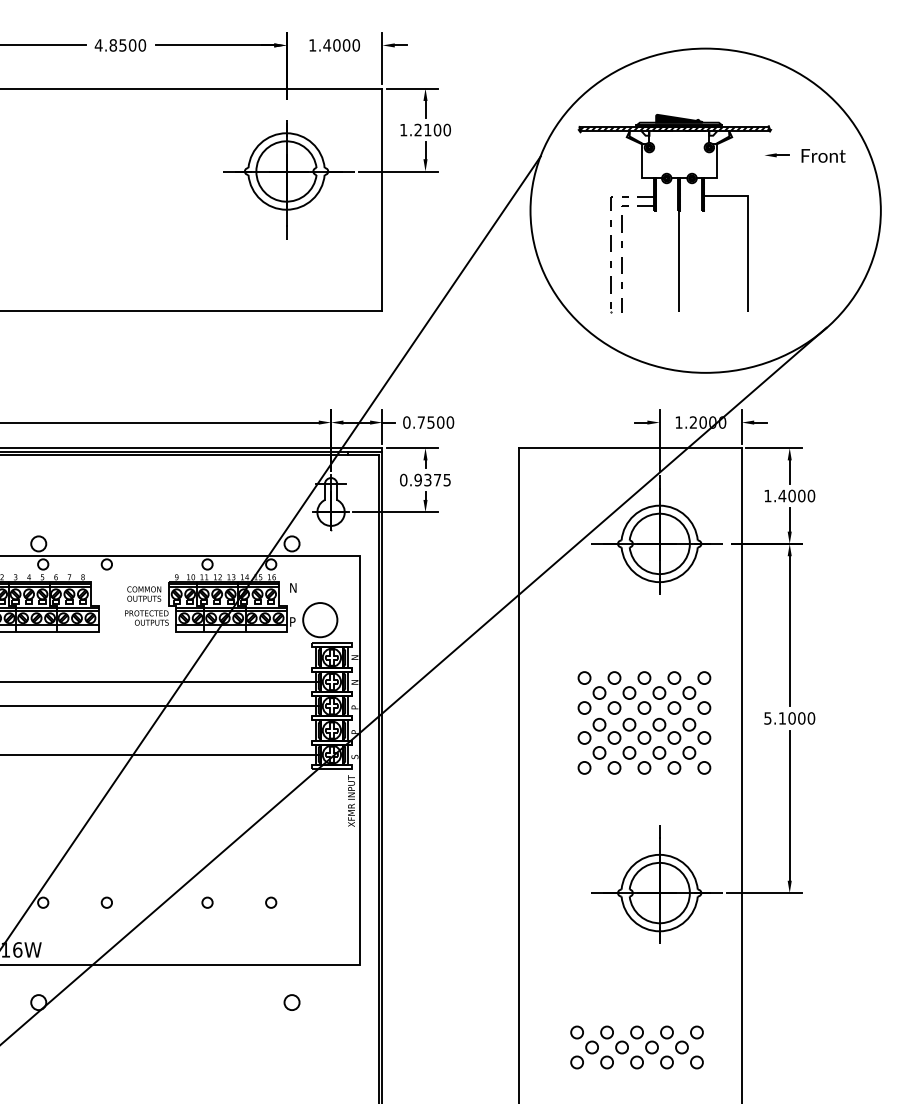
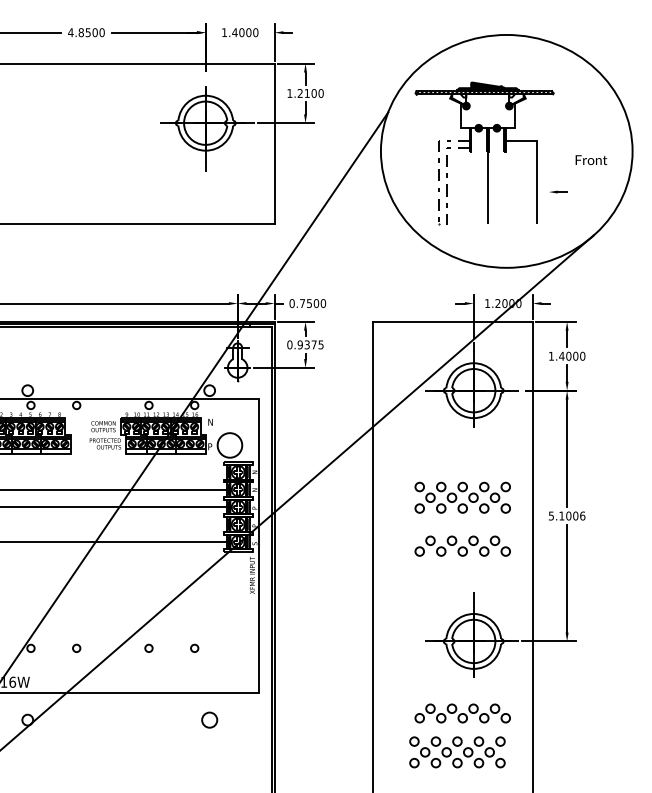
part: (777, 155) -> (558, 192), moved
text: (823, 155) -> (591, 159), moved
text: (811, 718) -> (582, 516), 5.1000 -> 5.1006
part: (644, 730) -> (462, 712), moved
circle: (291, 1002) -> (209, 720), size x1.4

